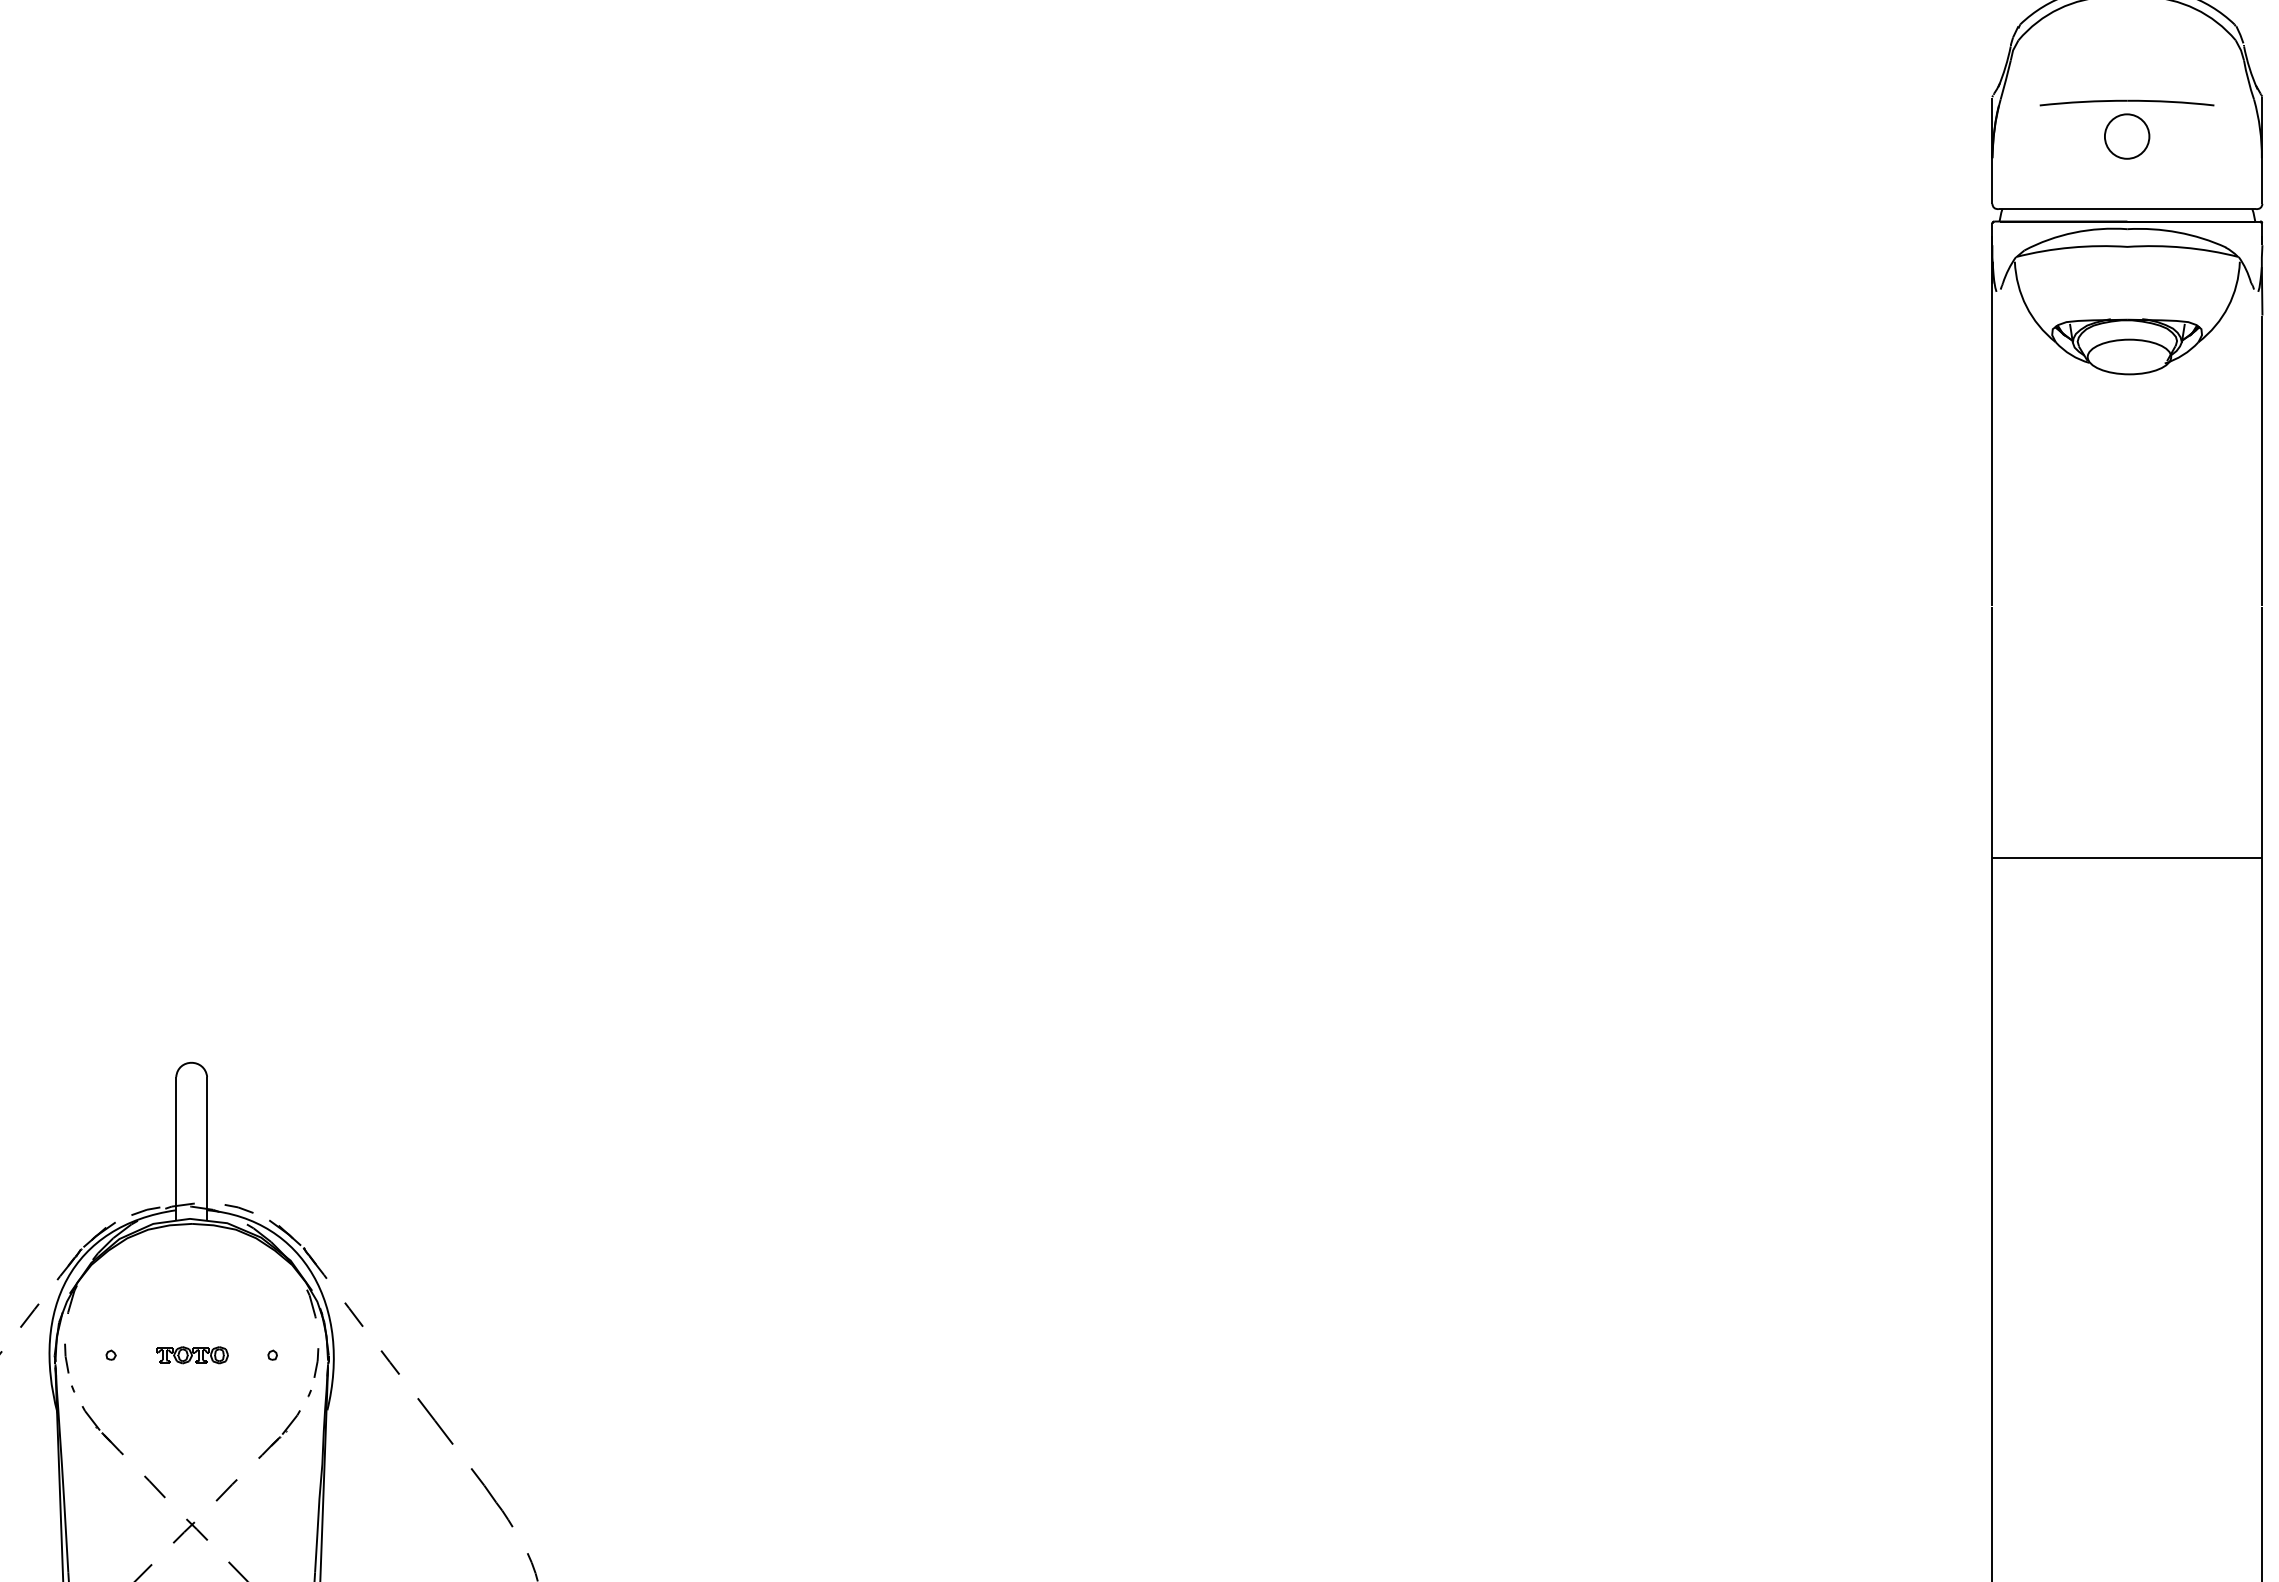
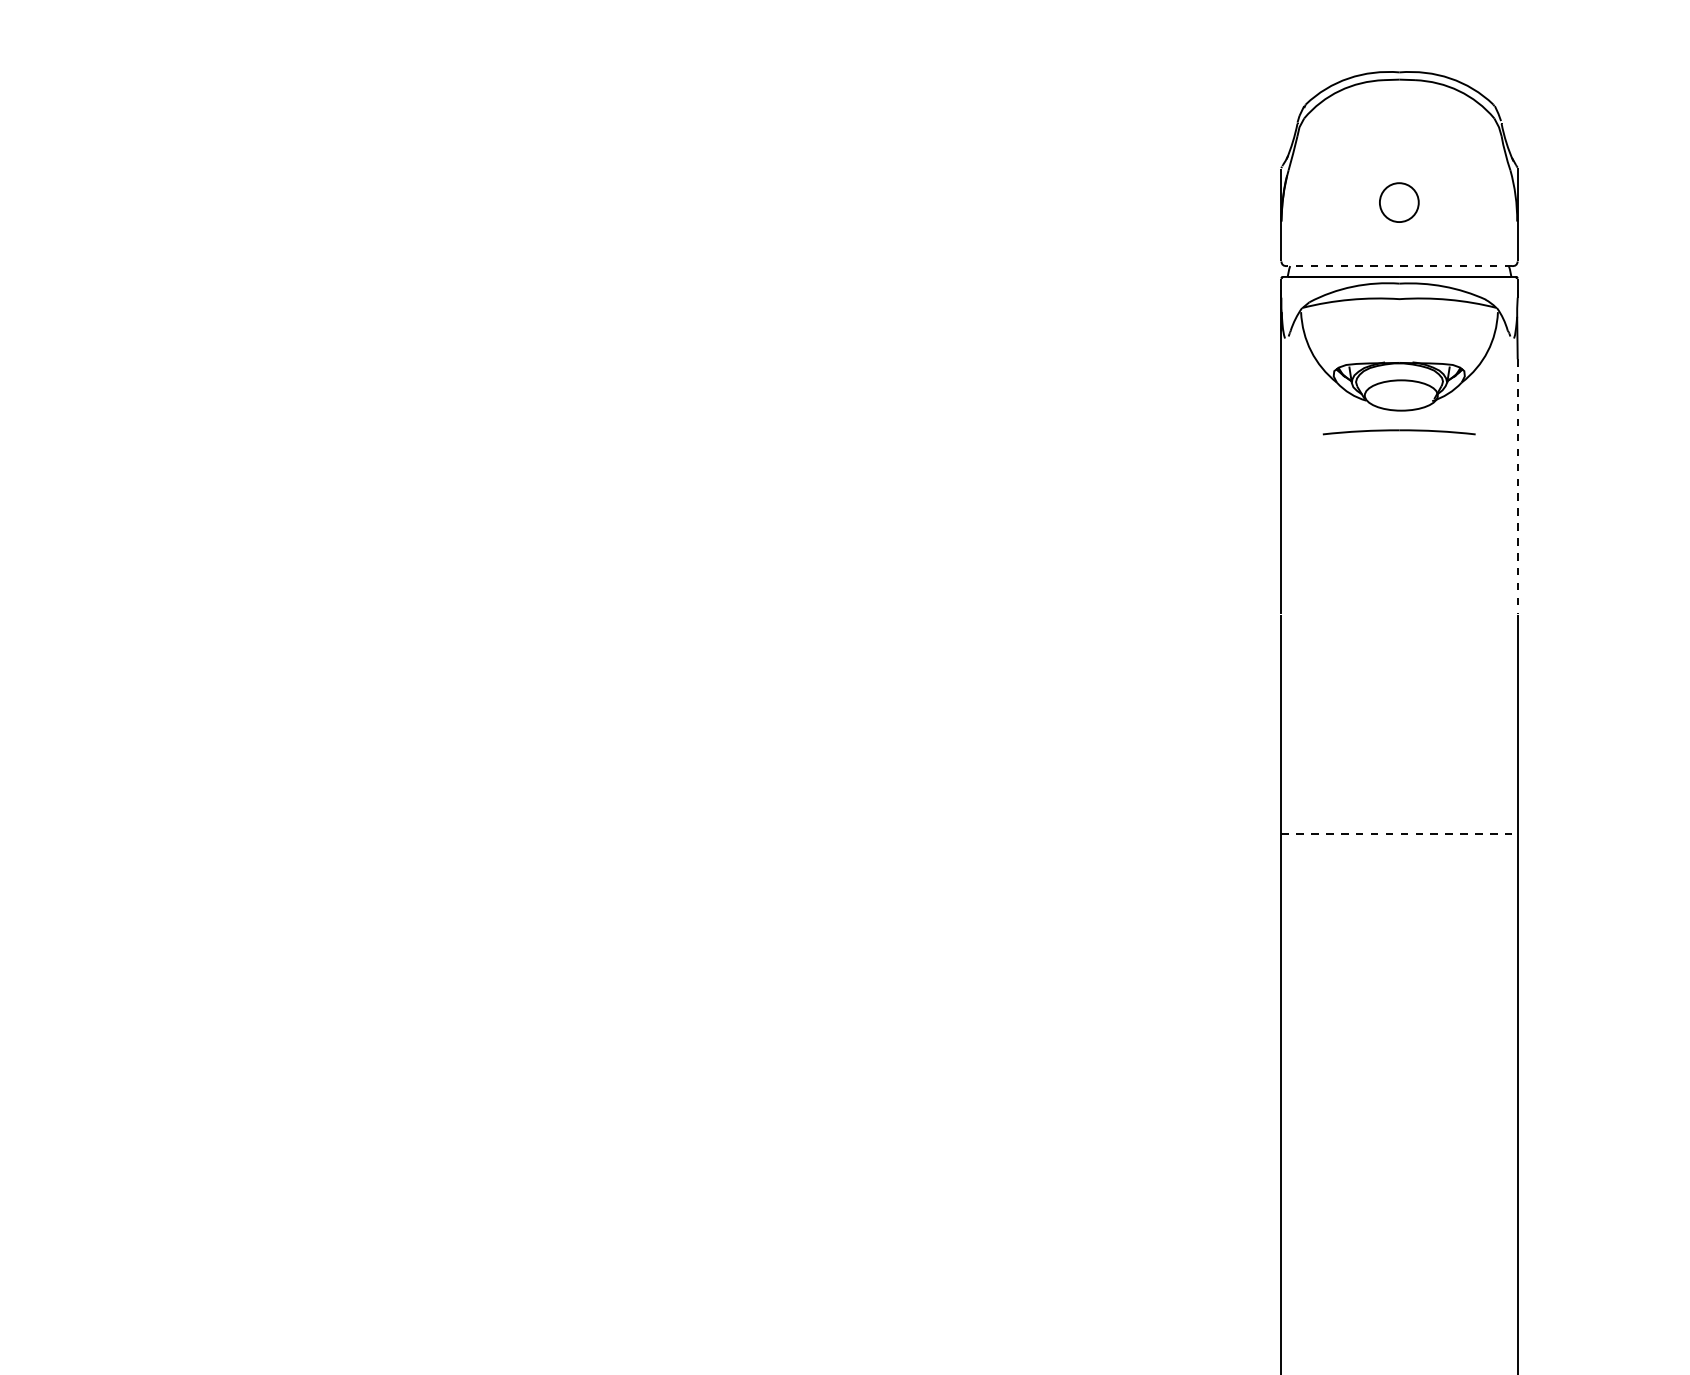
part: (2126, 102) -> (1398, 431), moved
line: (2126, 209) -> (1398, 266), solid -> dashed
line: (2262, 461) -> (1517, 486), solid -> dashed
line: (2126, 858) -> (1398, 834), solid -> dashed

